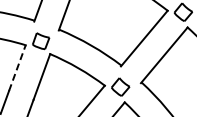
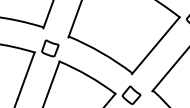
line: (17, 67) -> (26, 75), dashed -> solid

